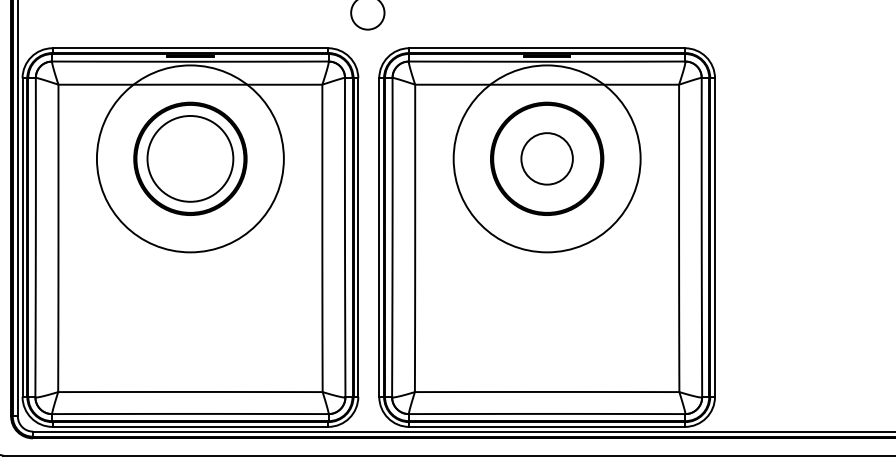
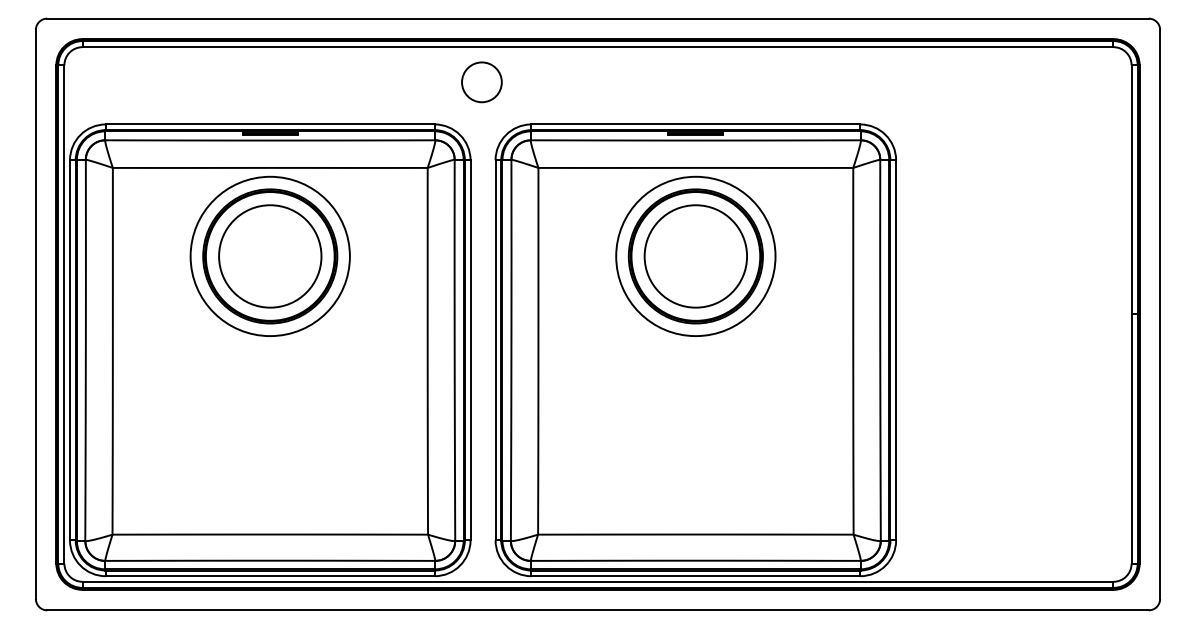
circle: (189, 158) -> (269, 256), size x0.71
circle: (546, 158) -> (695, 256), size x0.71
circle: (546, 158) -> (695, 256), size x1.67

